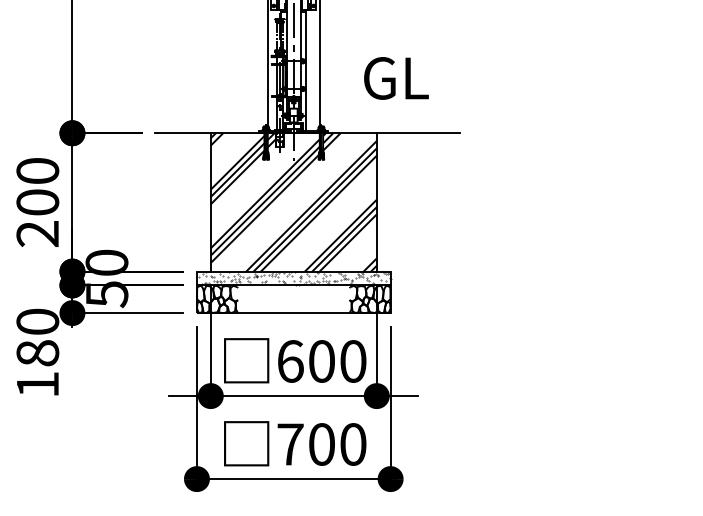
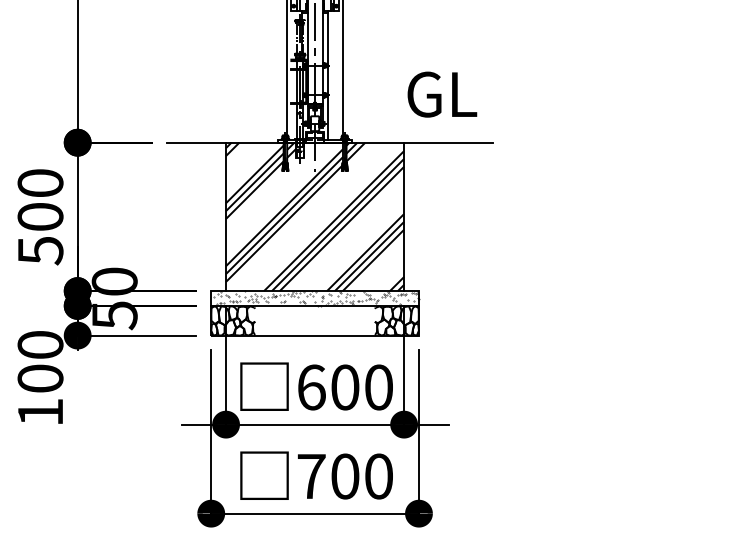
text: (396, 78) -> (442, 94), moved
text: (37, 234) -> (40, 251), 200 -> 500
text: (37, 353) -> (40, 378), 180 -> 100

